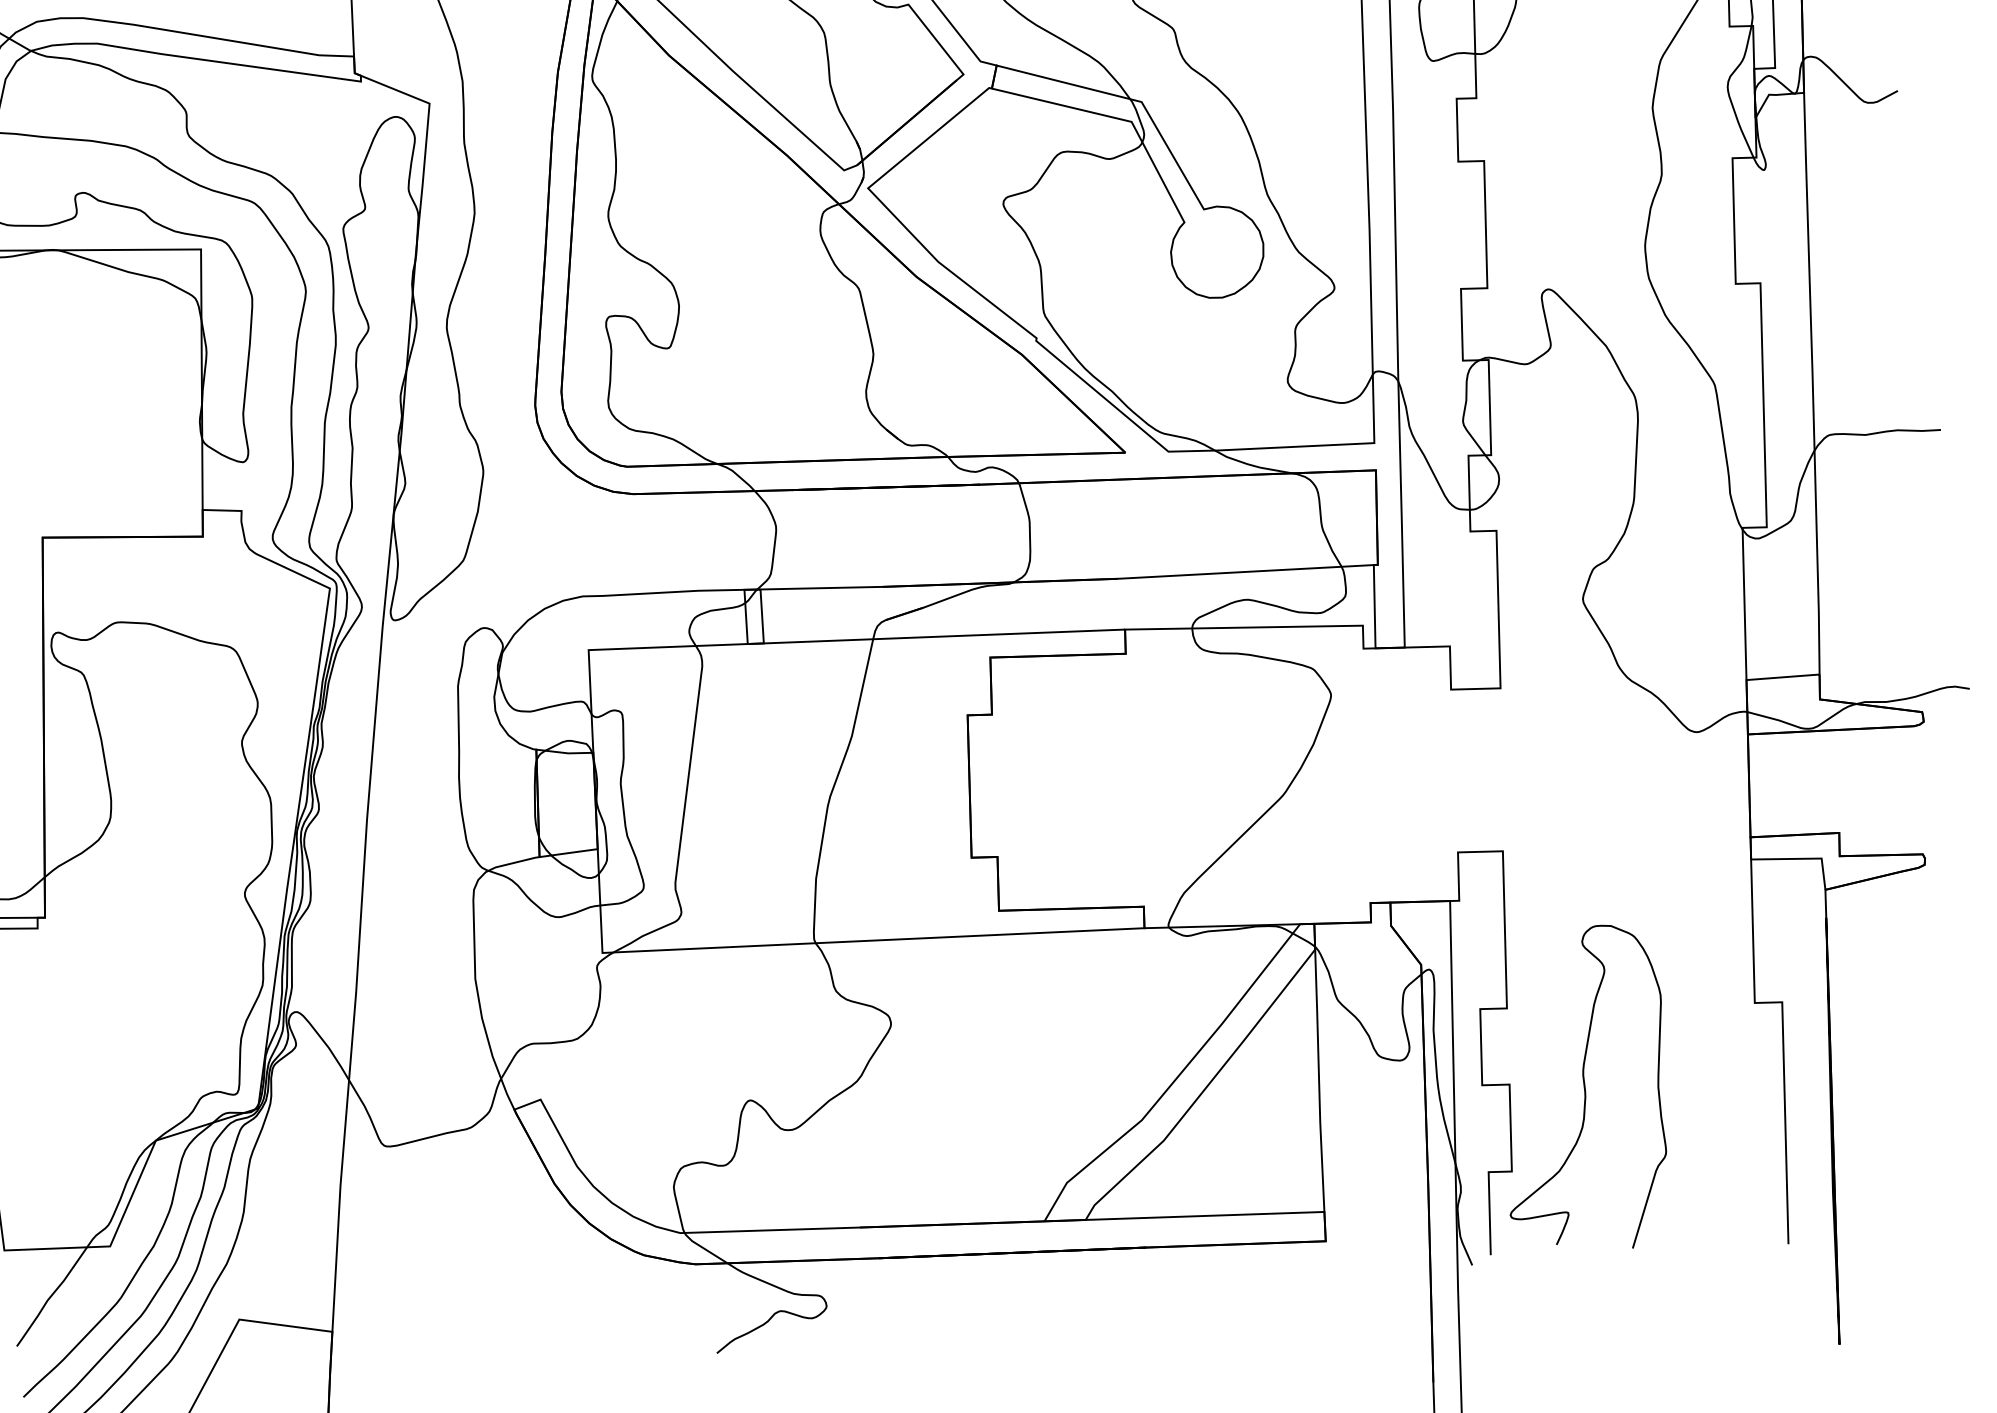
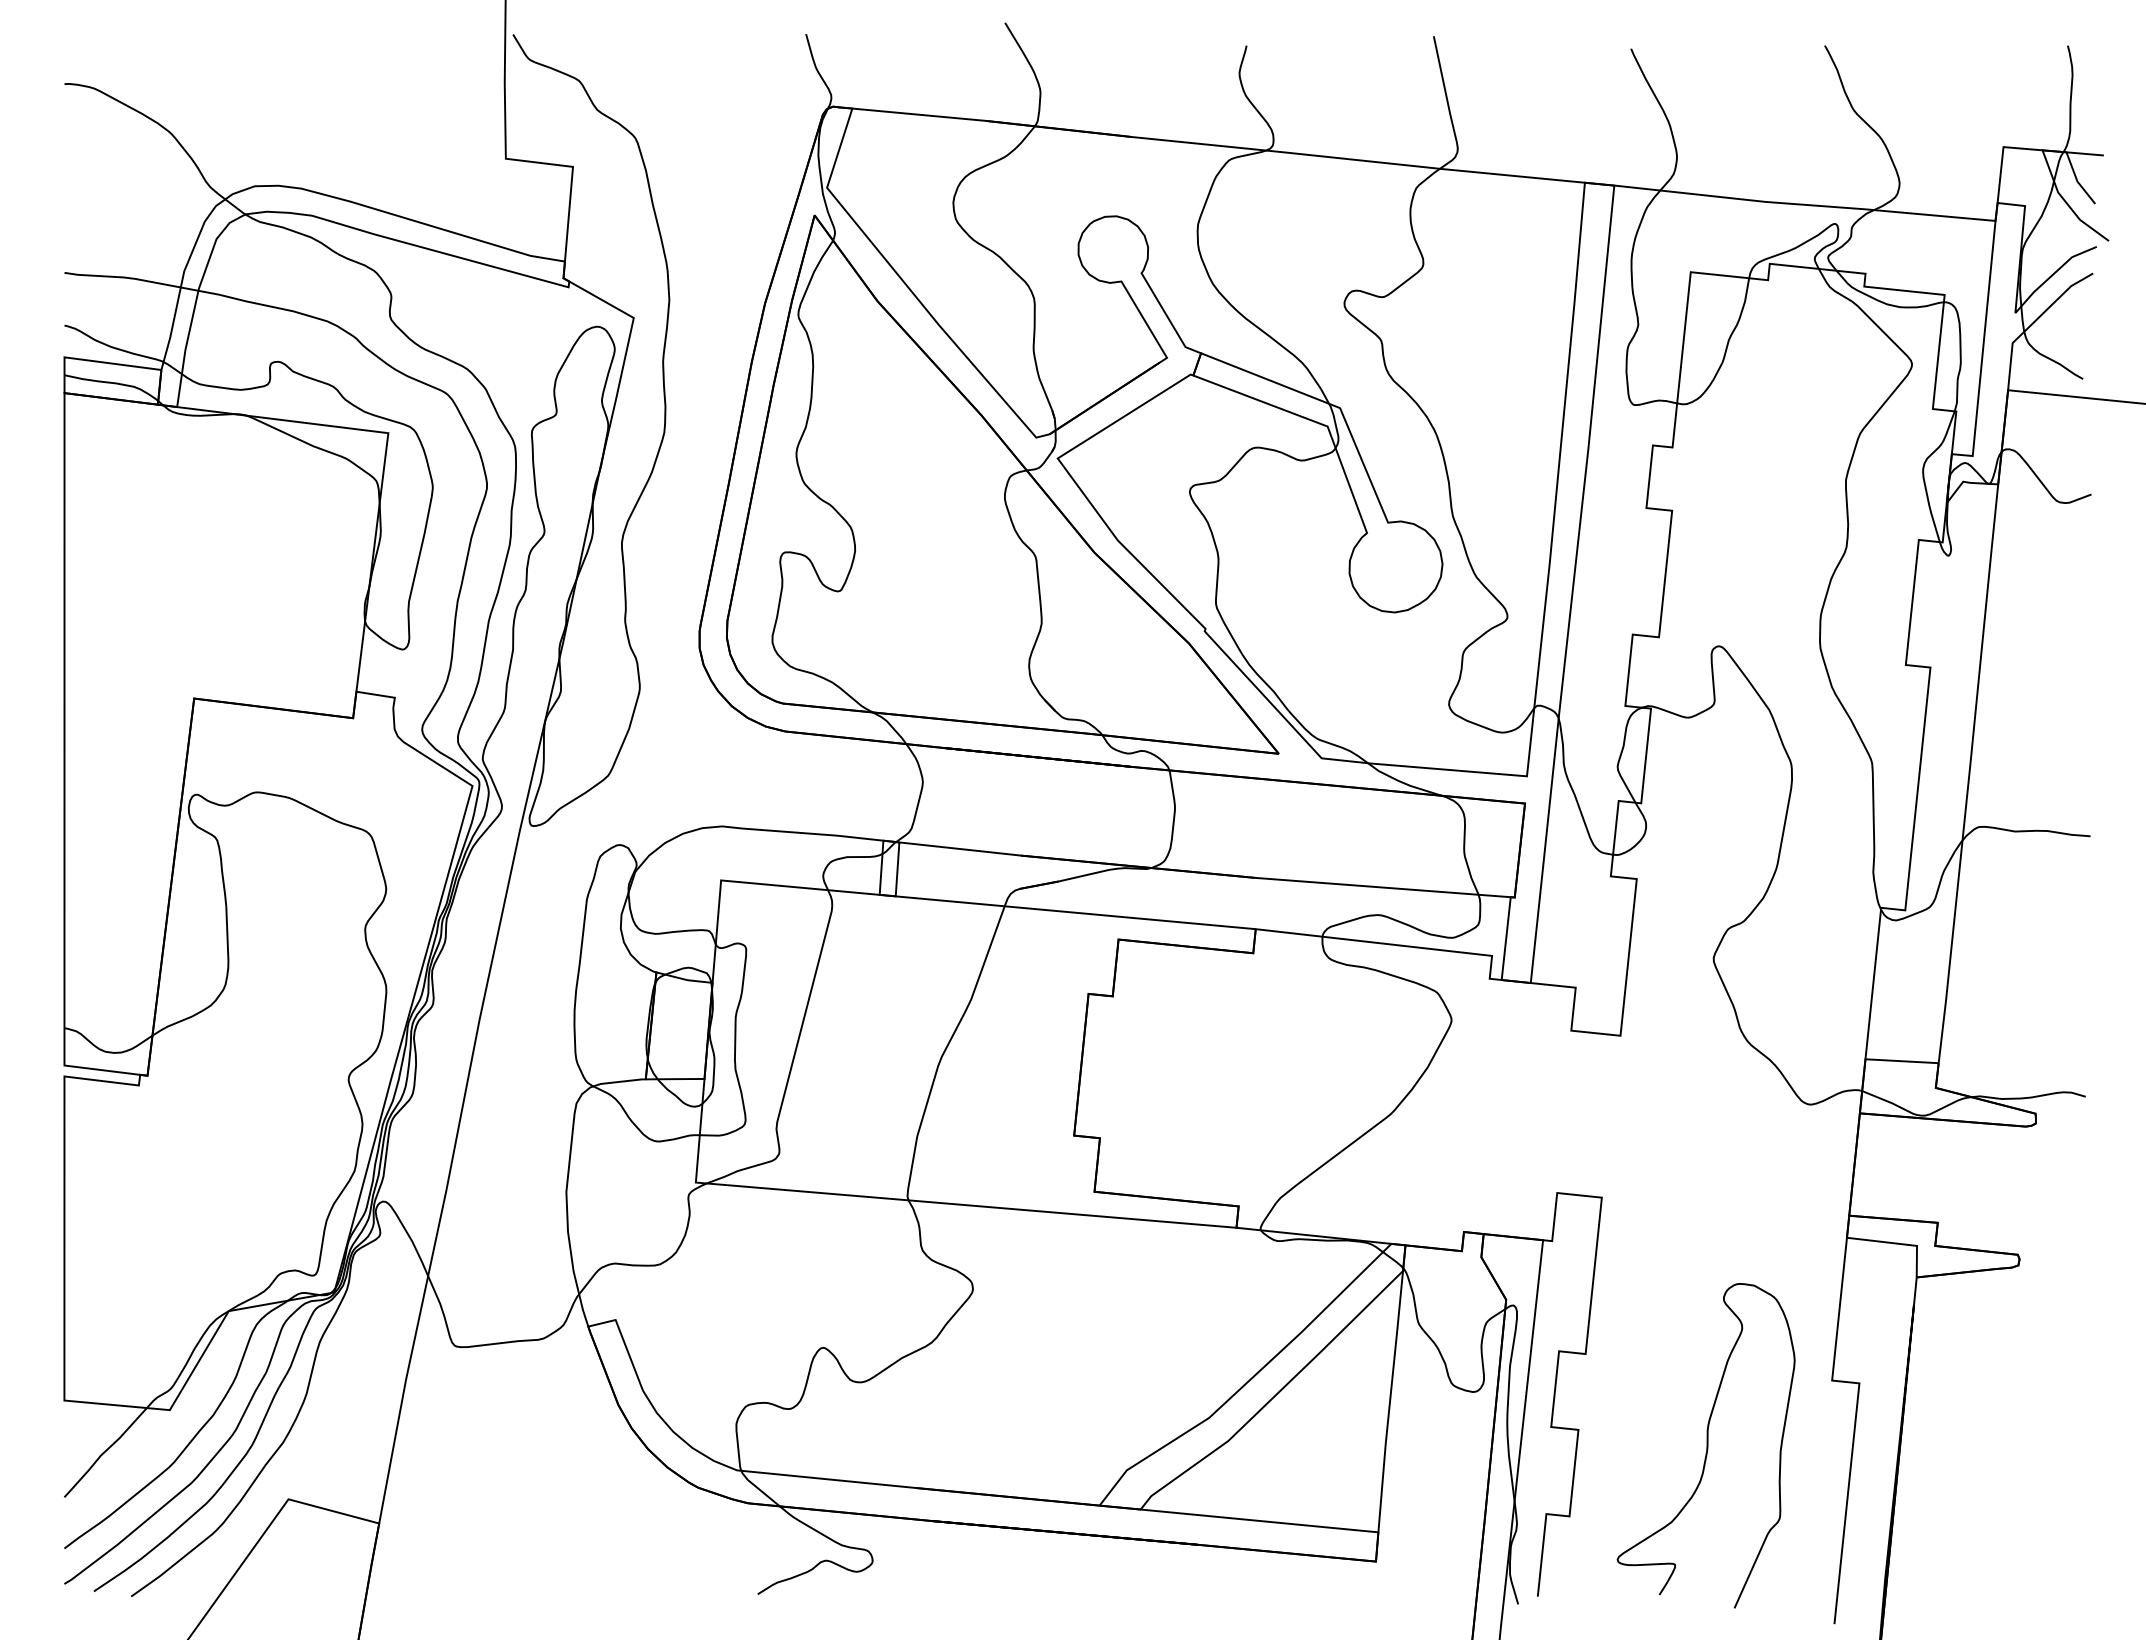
curve: (1584, 1090) -> (1706, 1445), moved

